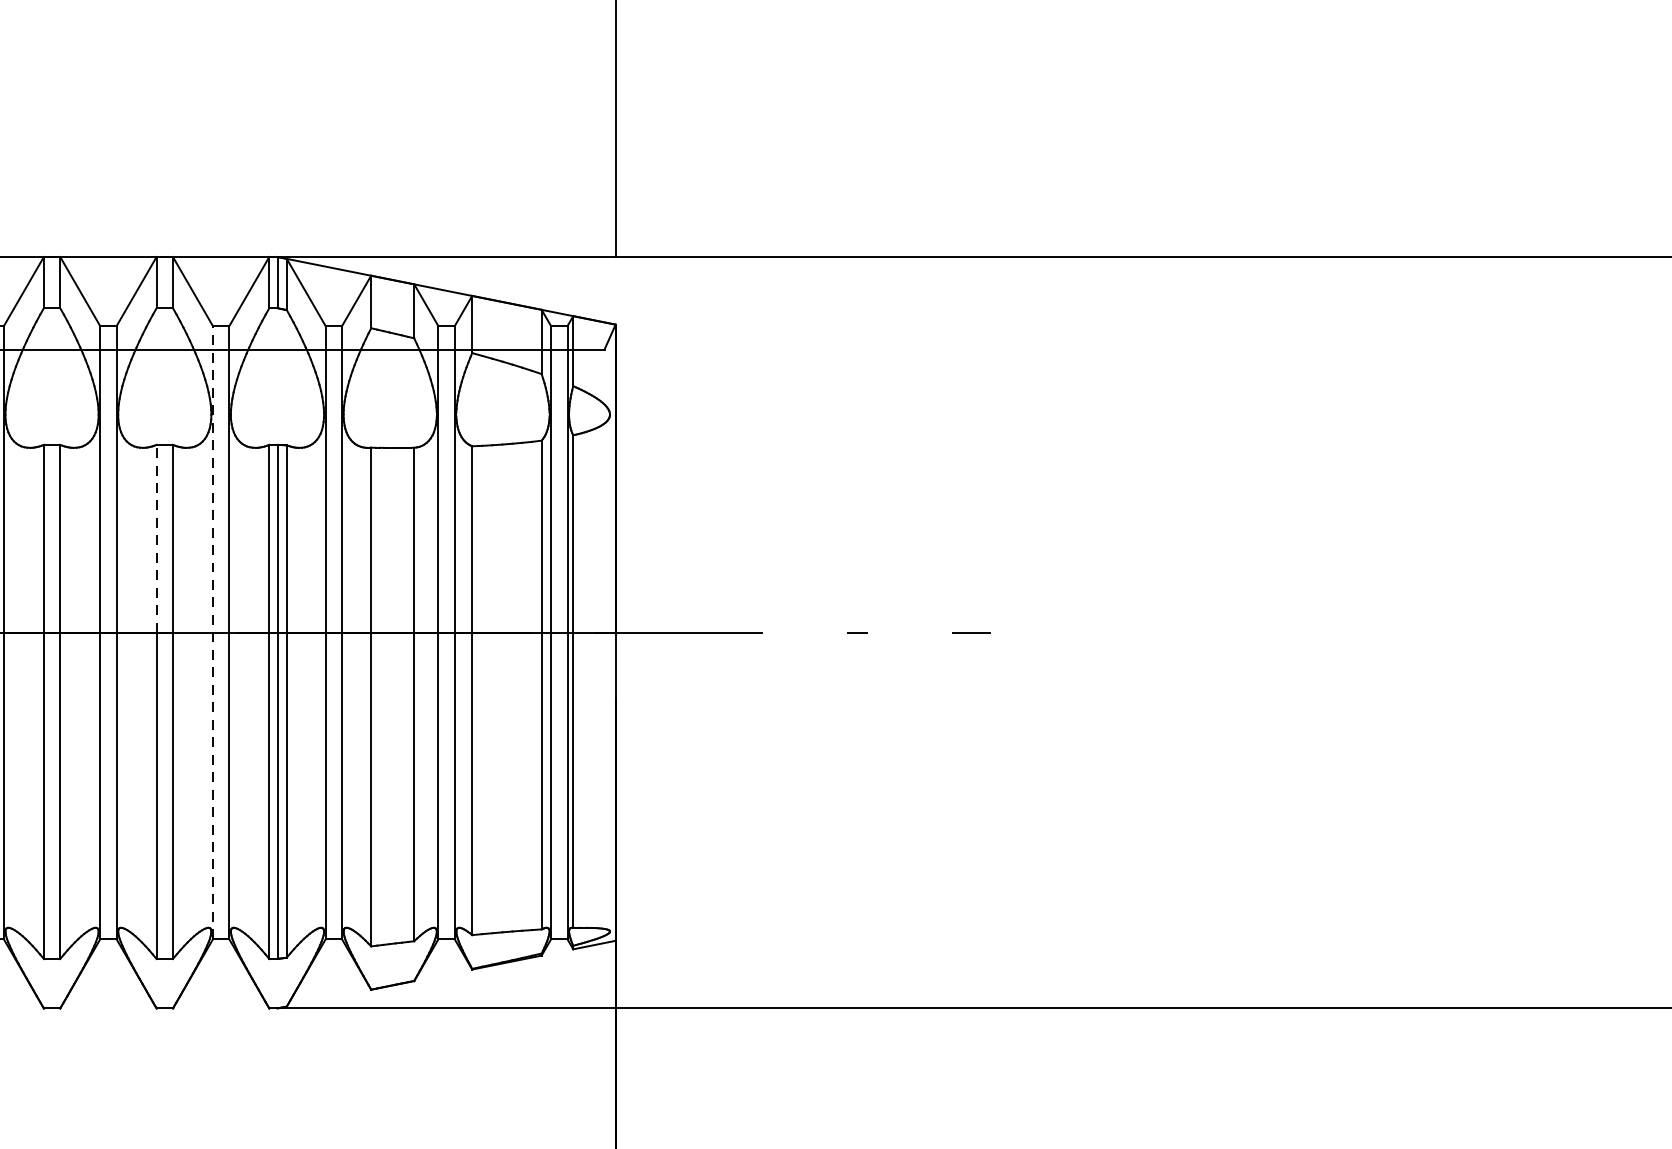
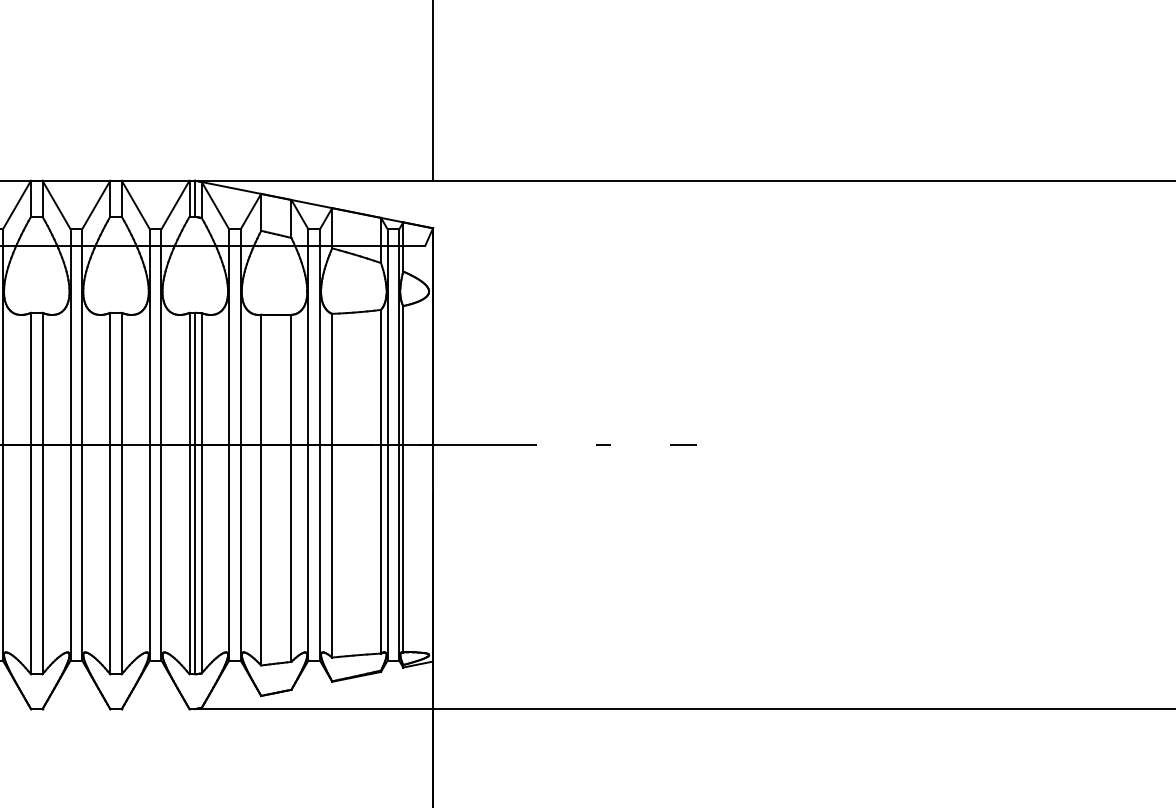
line: (156, 538) -> (110, 378), dashed -> solid
line: (212, 632) -> (149, 444), dashed -> solid

